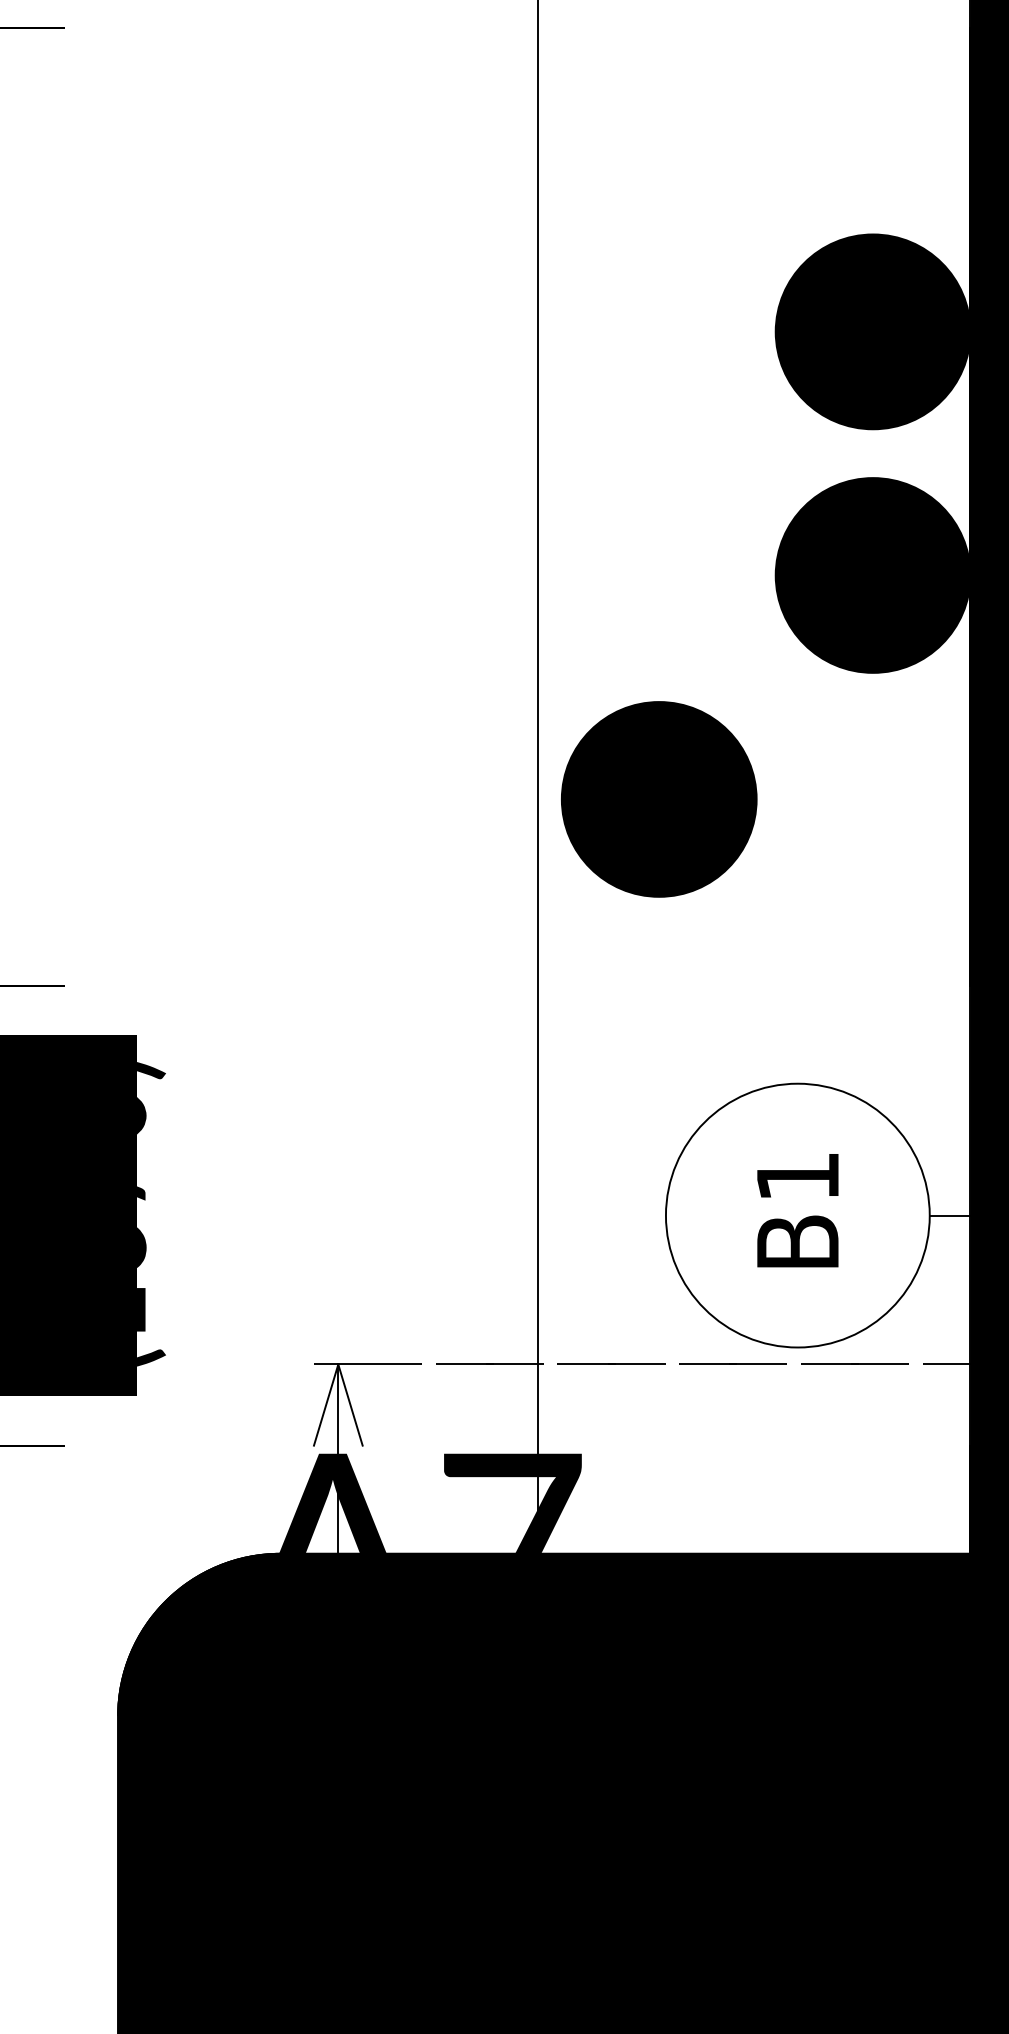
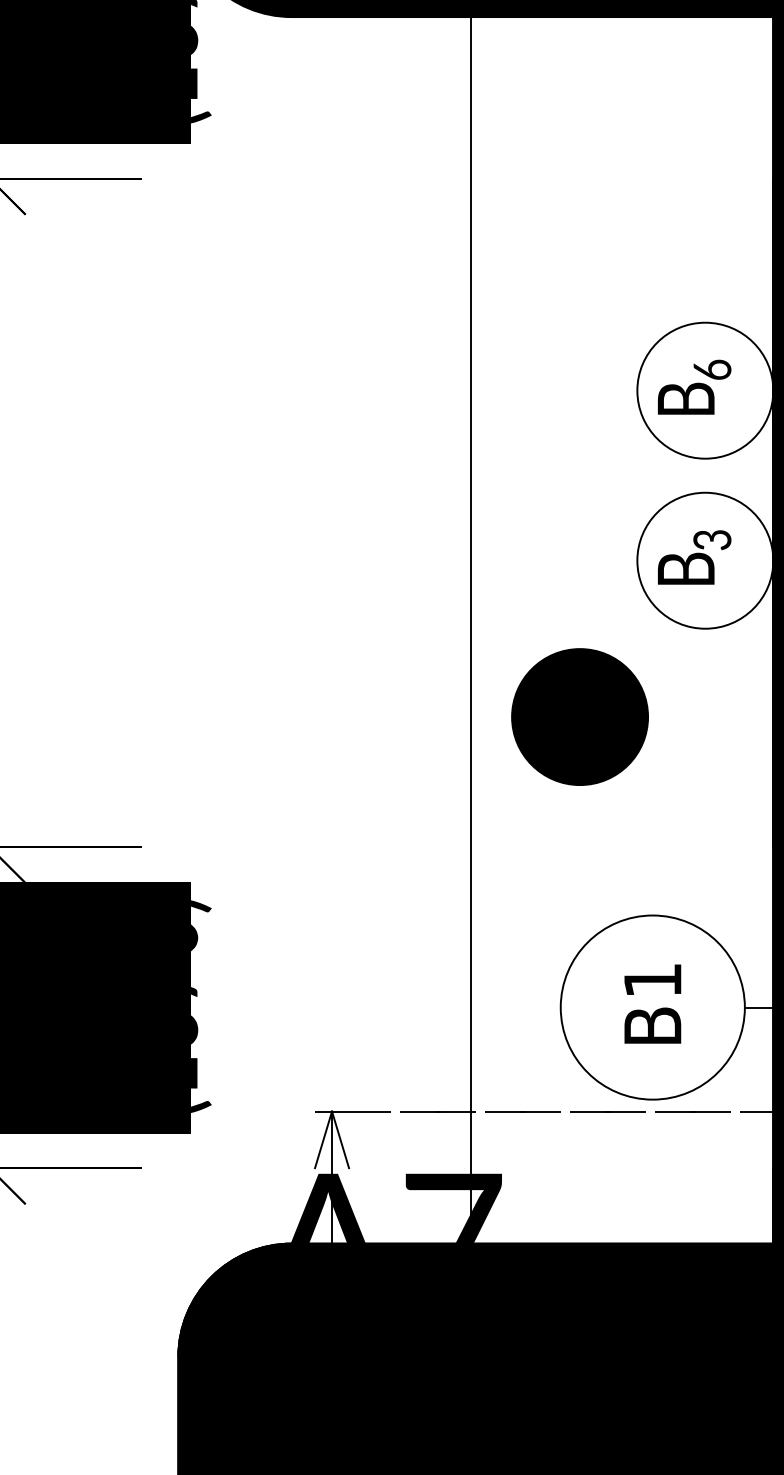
fill: (873, 331) -> (705, 390), removed
fill: (873, 575) -> (705, 560), removed
part: (658, 798) -> (579, 716), moved

